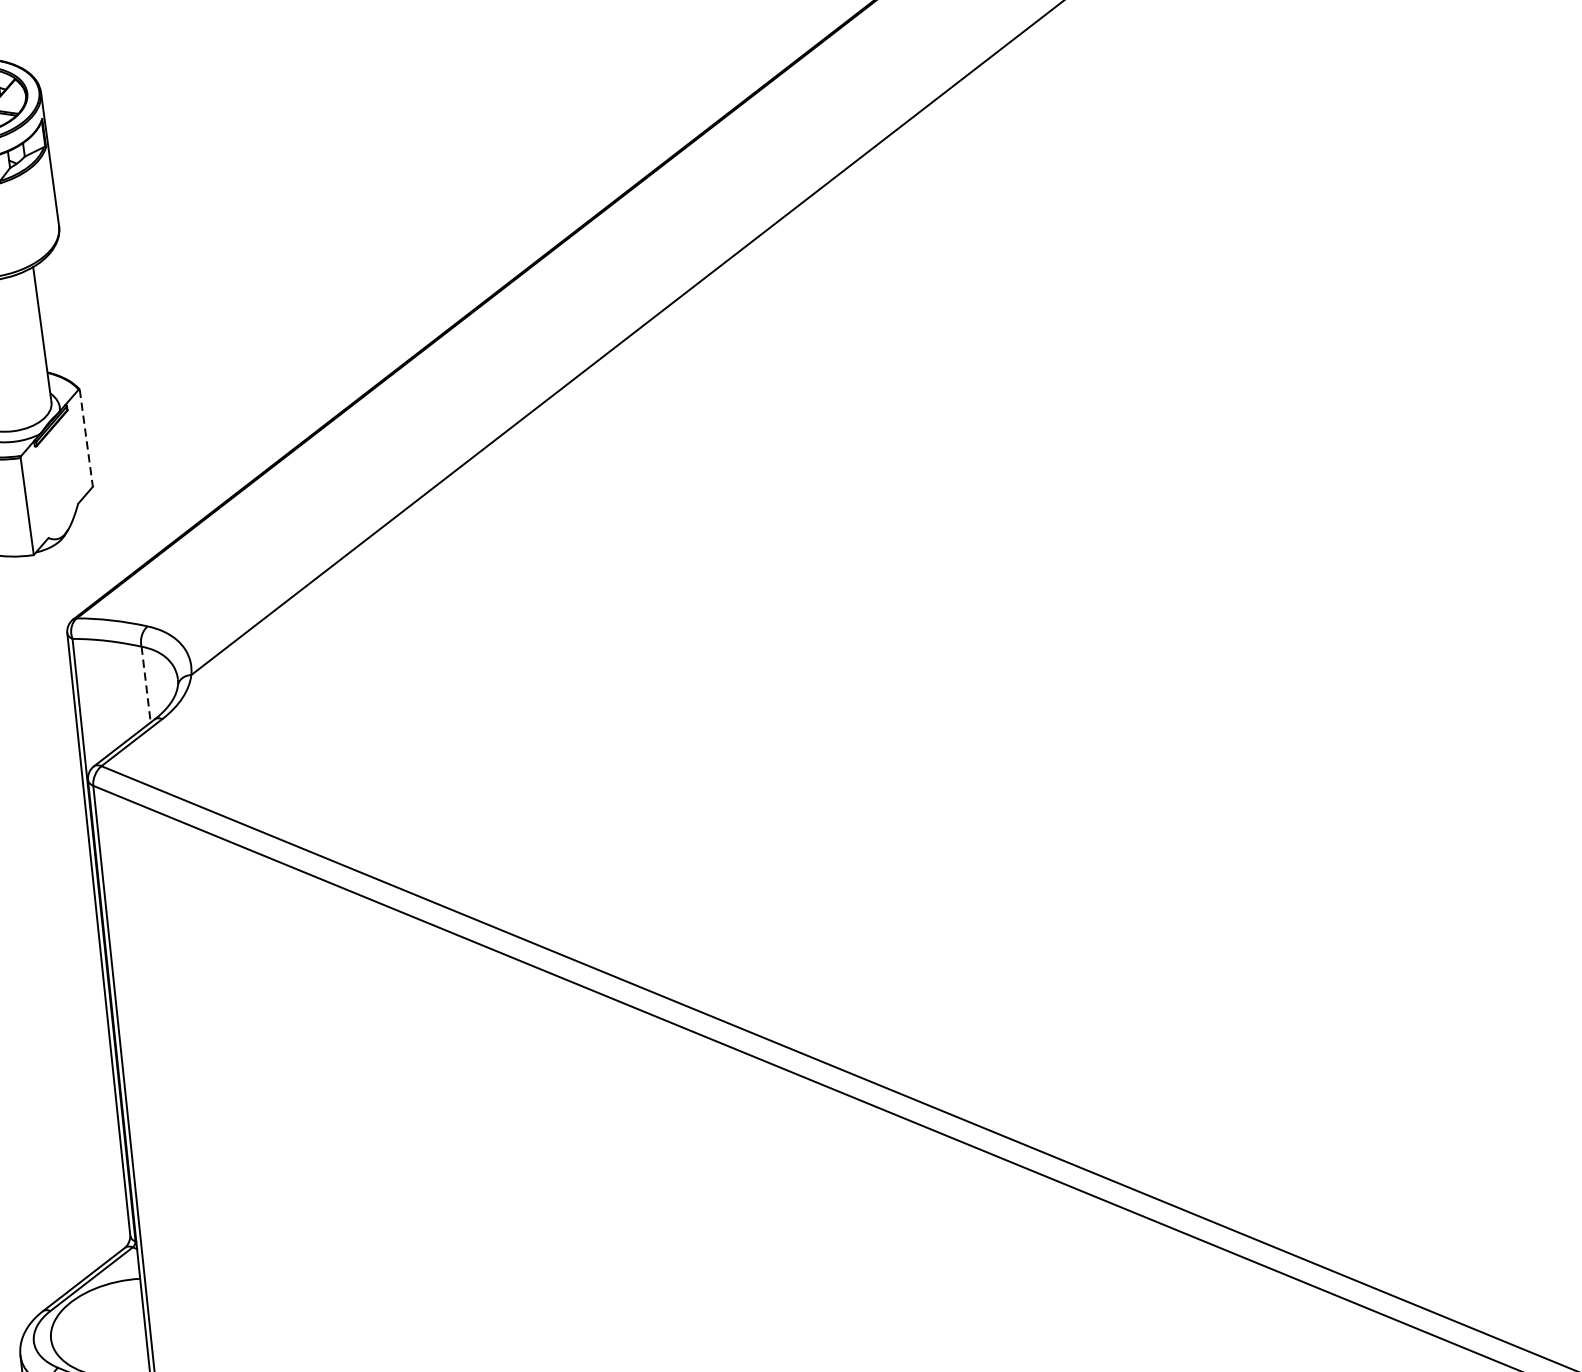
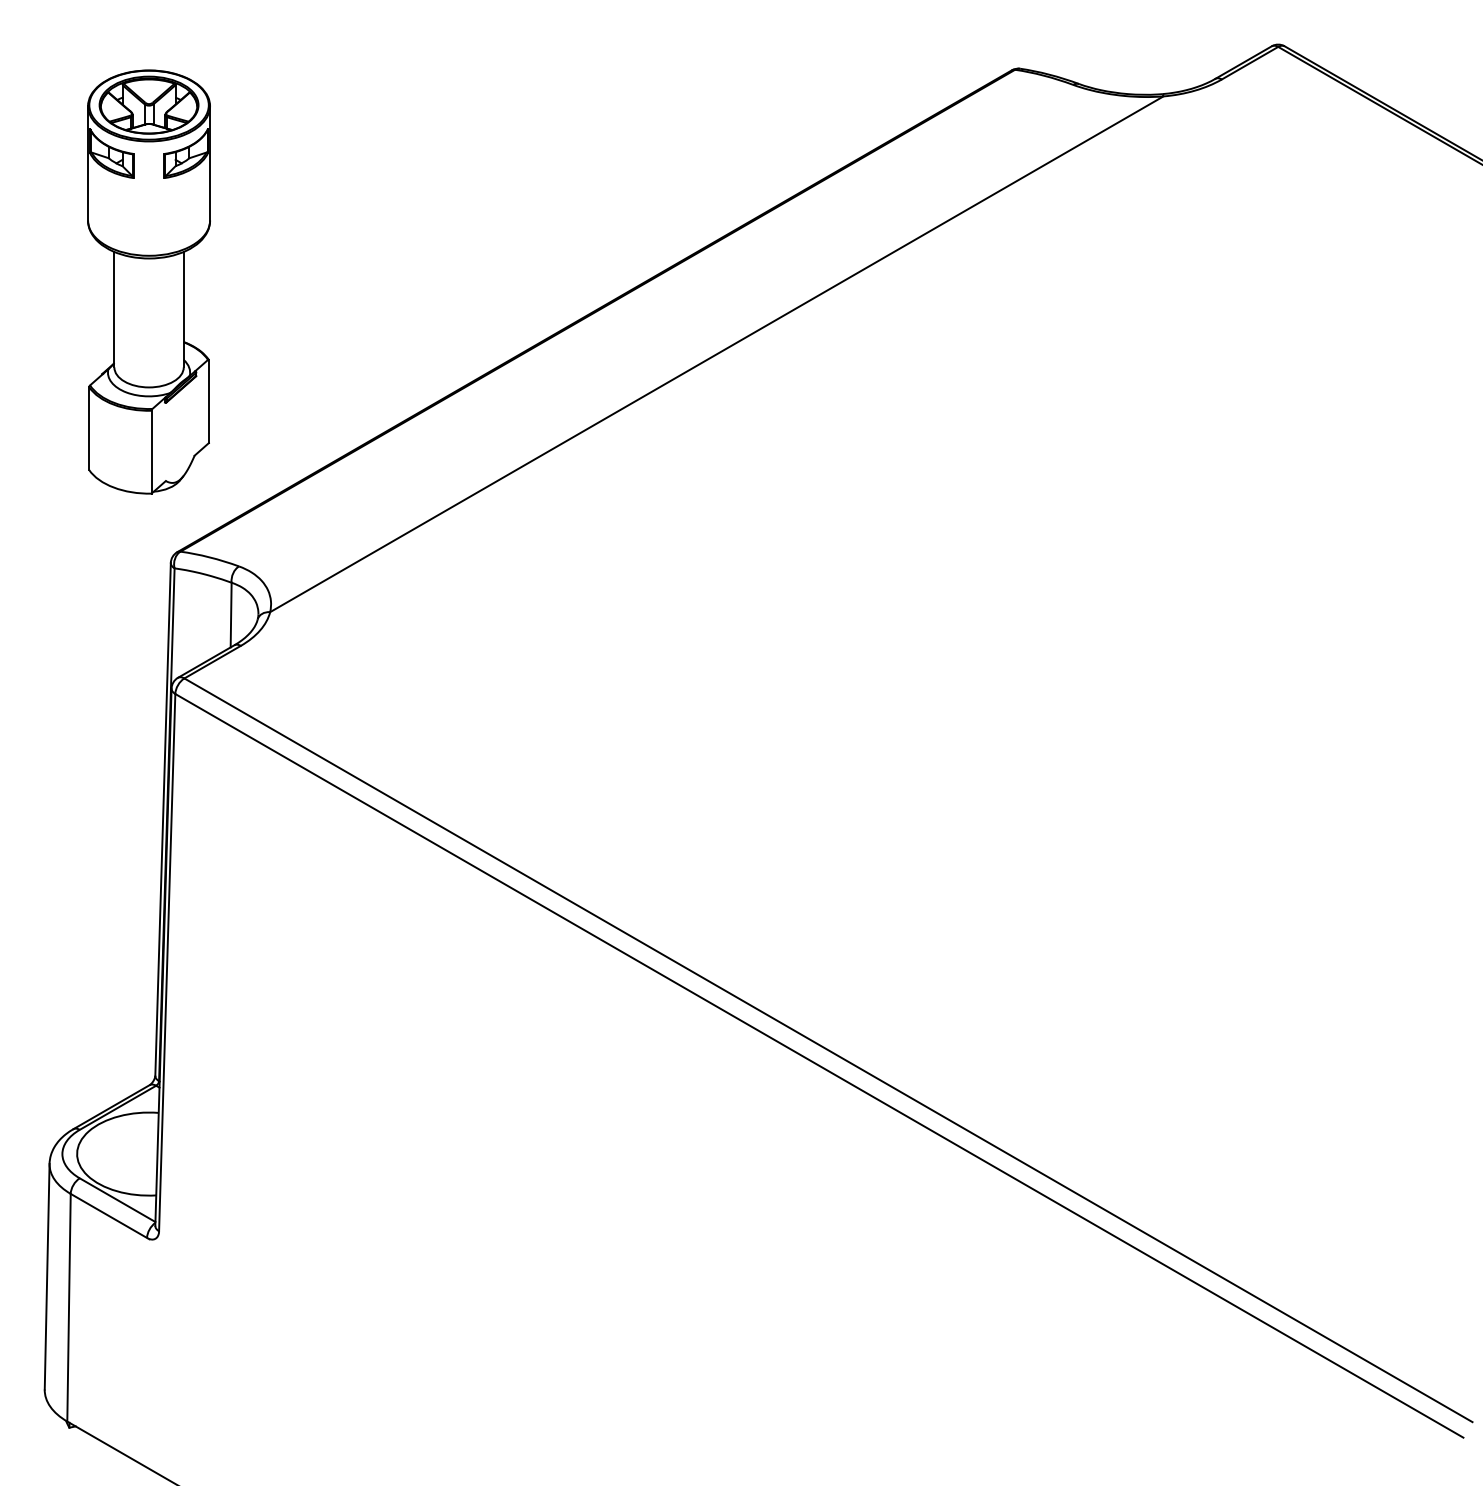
line: (85, 439) -> (208, 402), dashed -> solid
line: (146, 685) -> (231, 615), dashed -> solid

